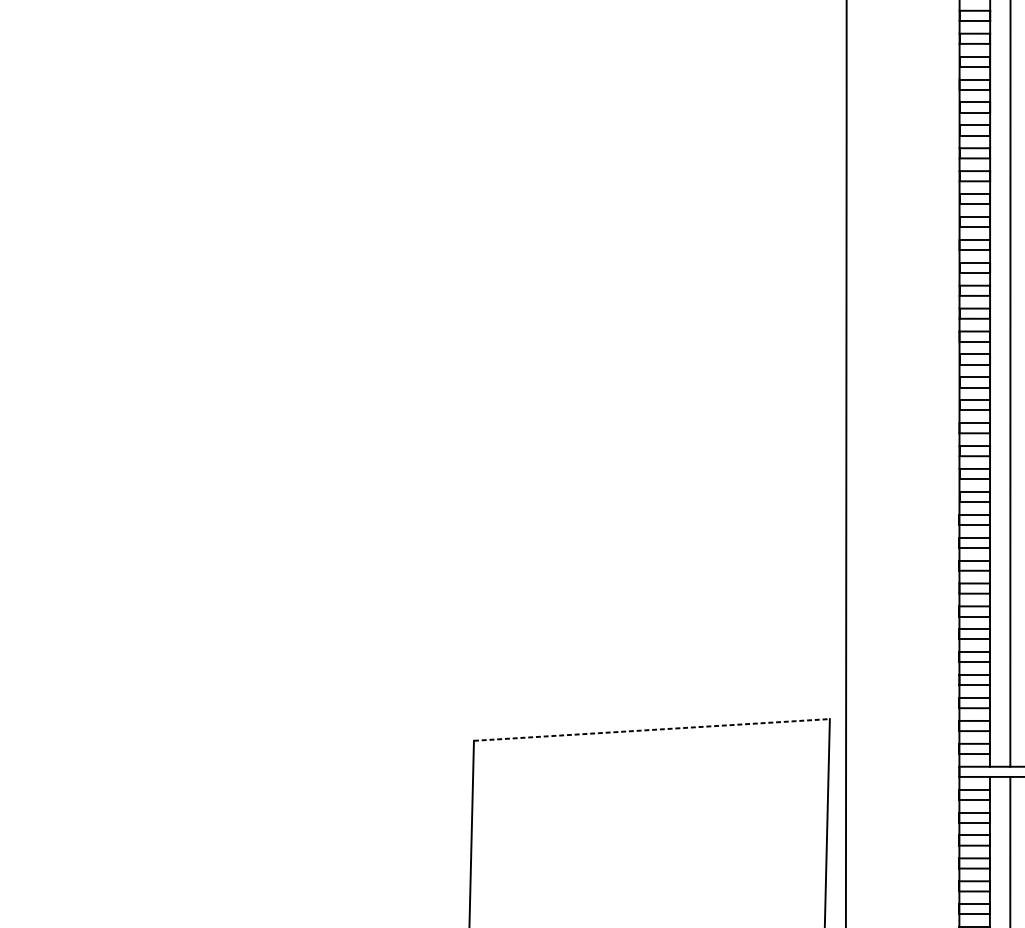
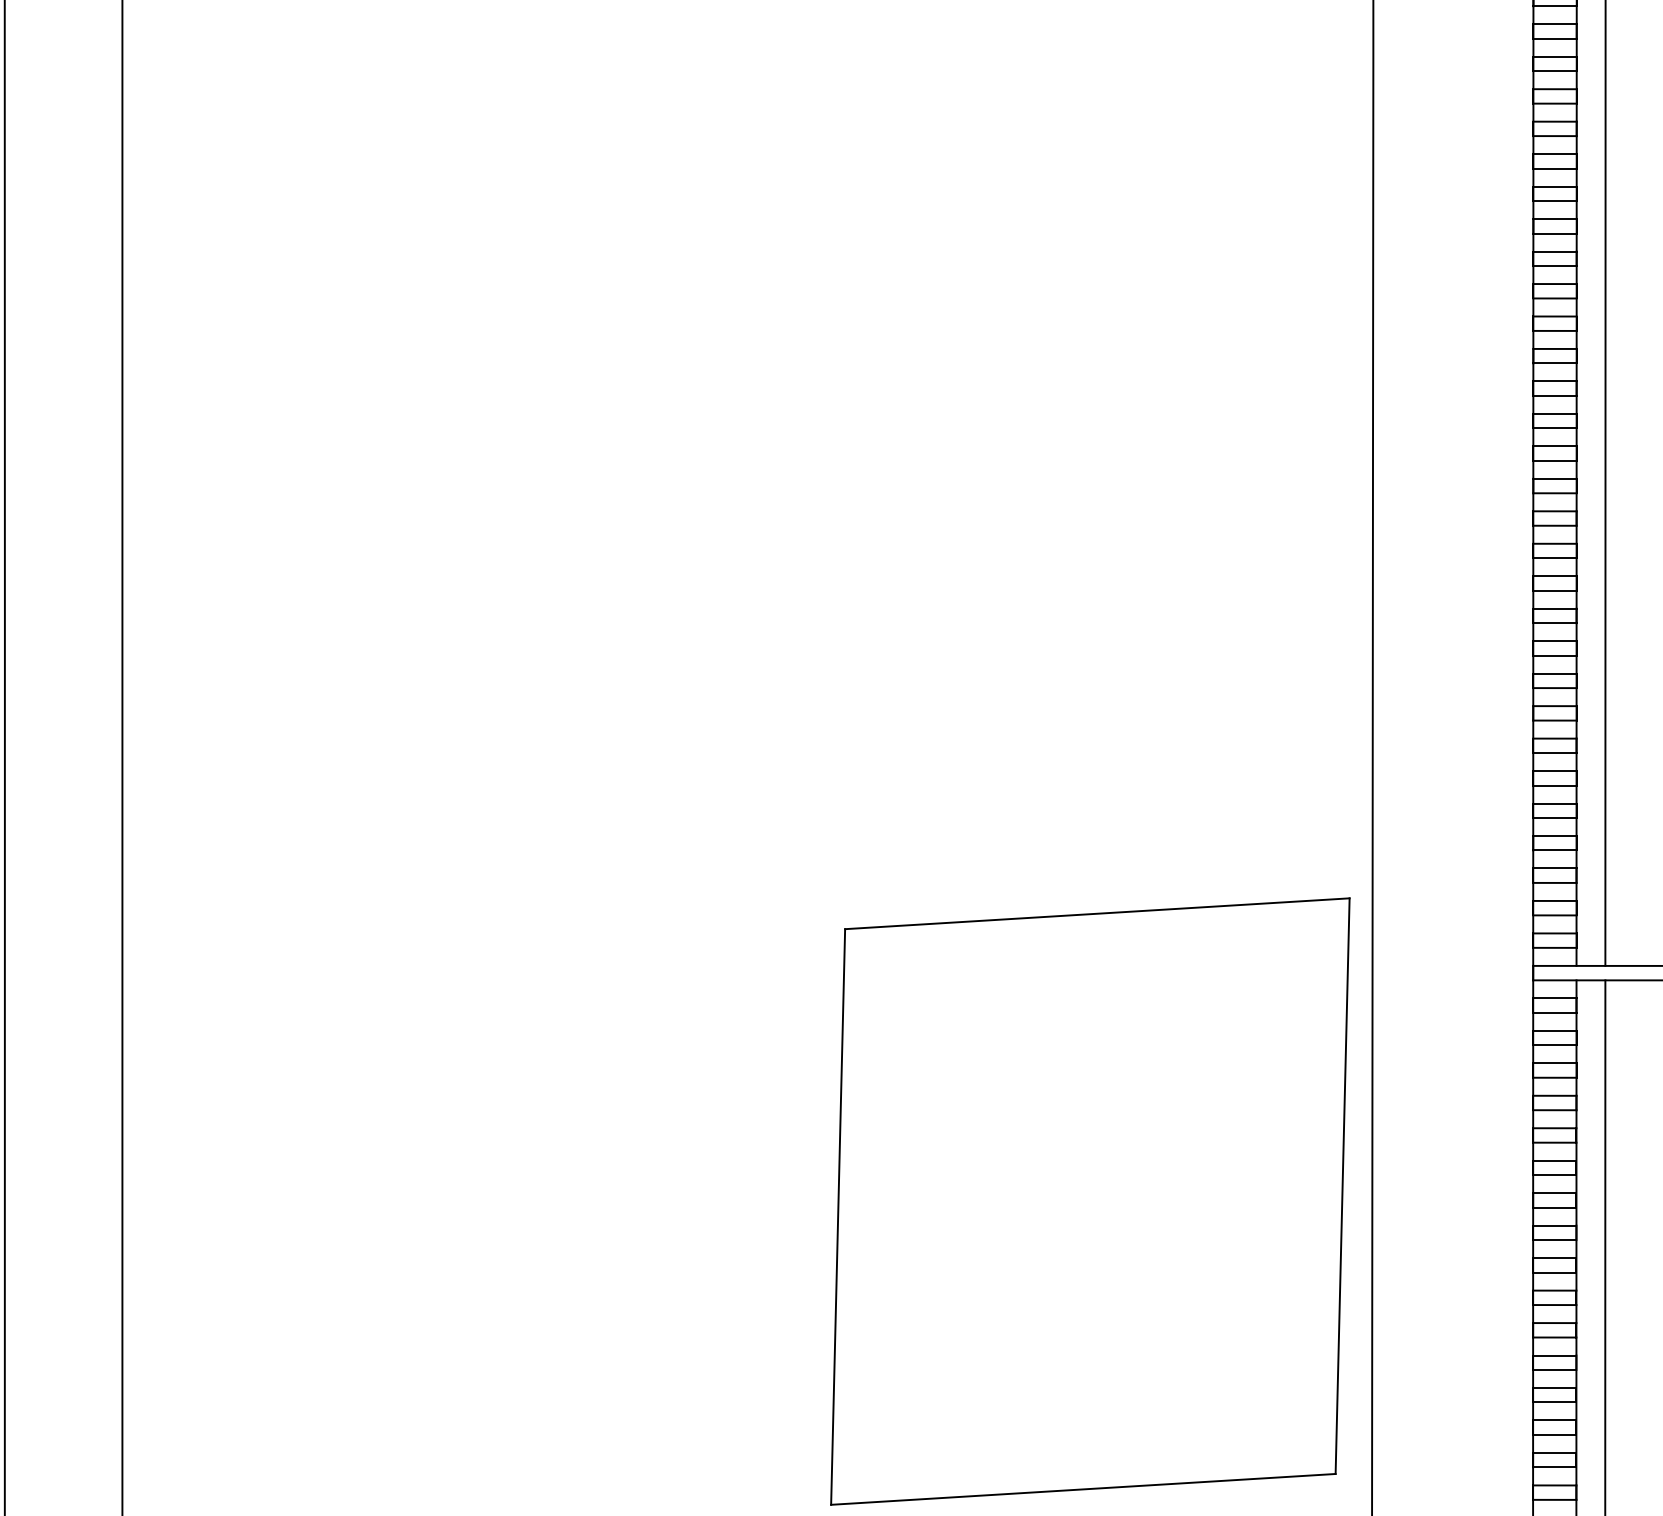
line: (652, 729) -> (1097, 913), dashed -> solid

